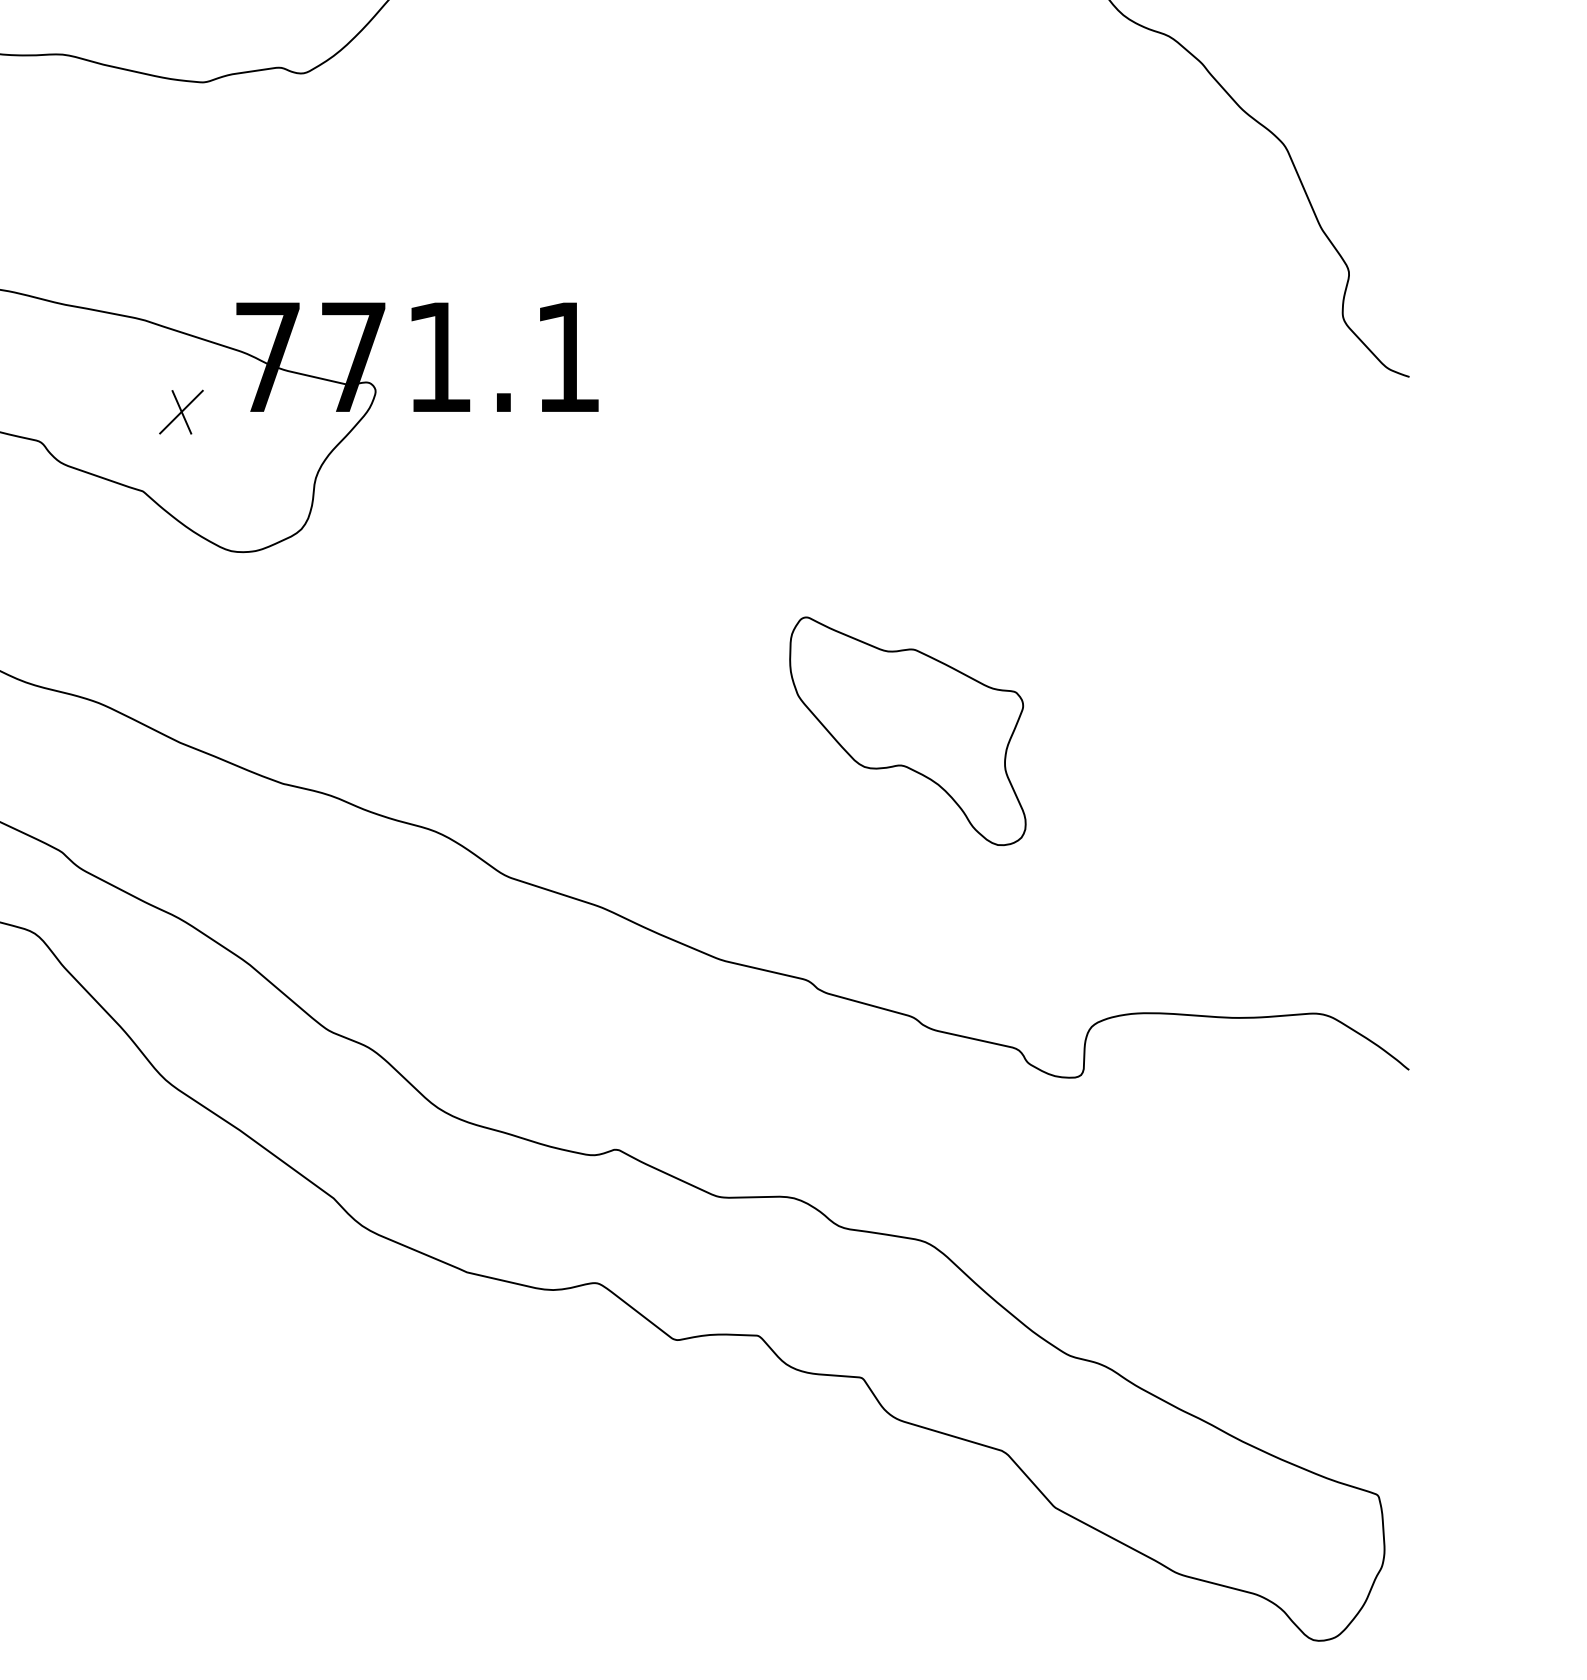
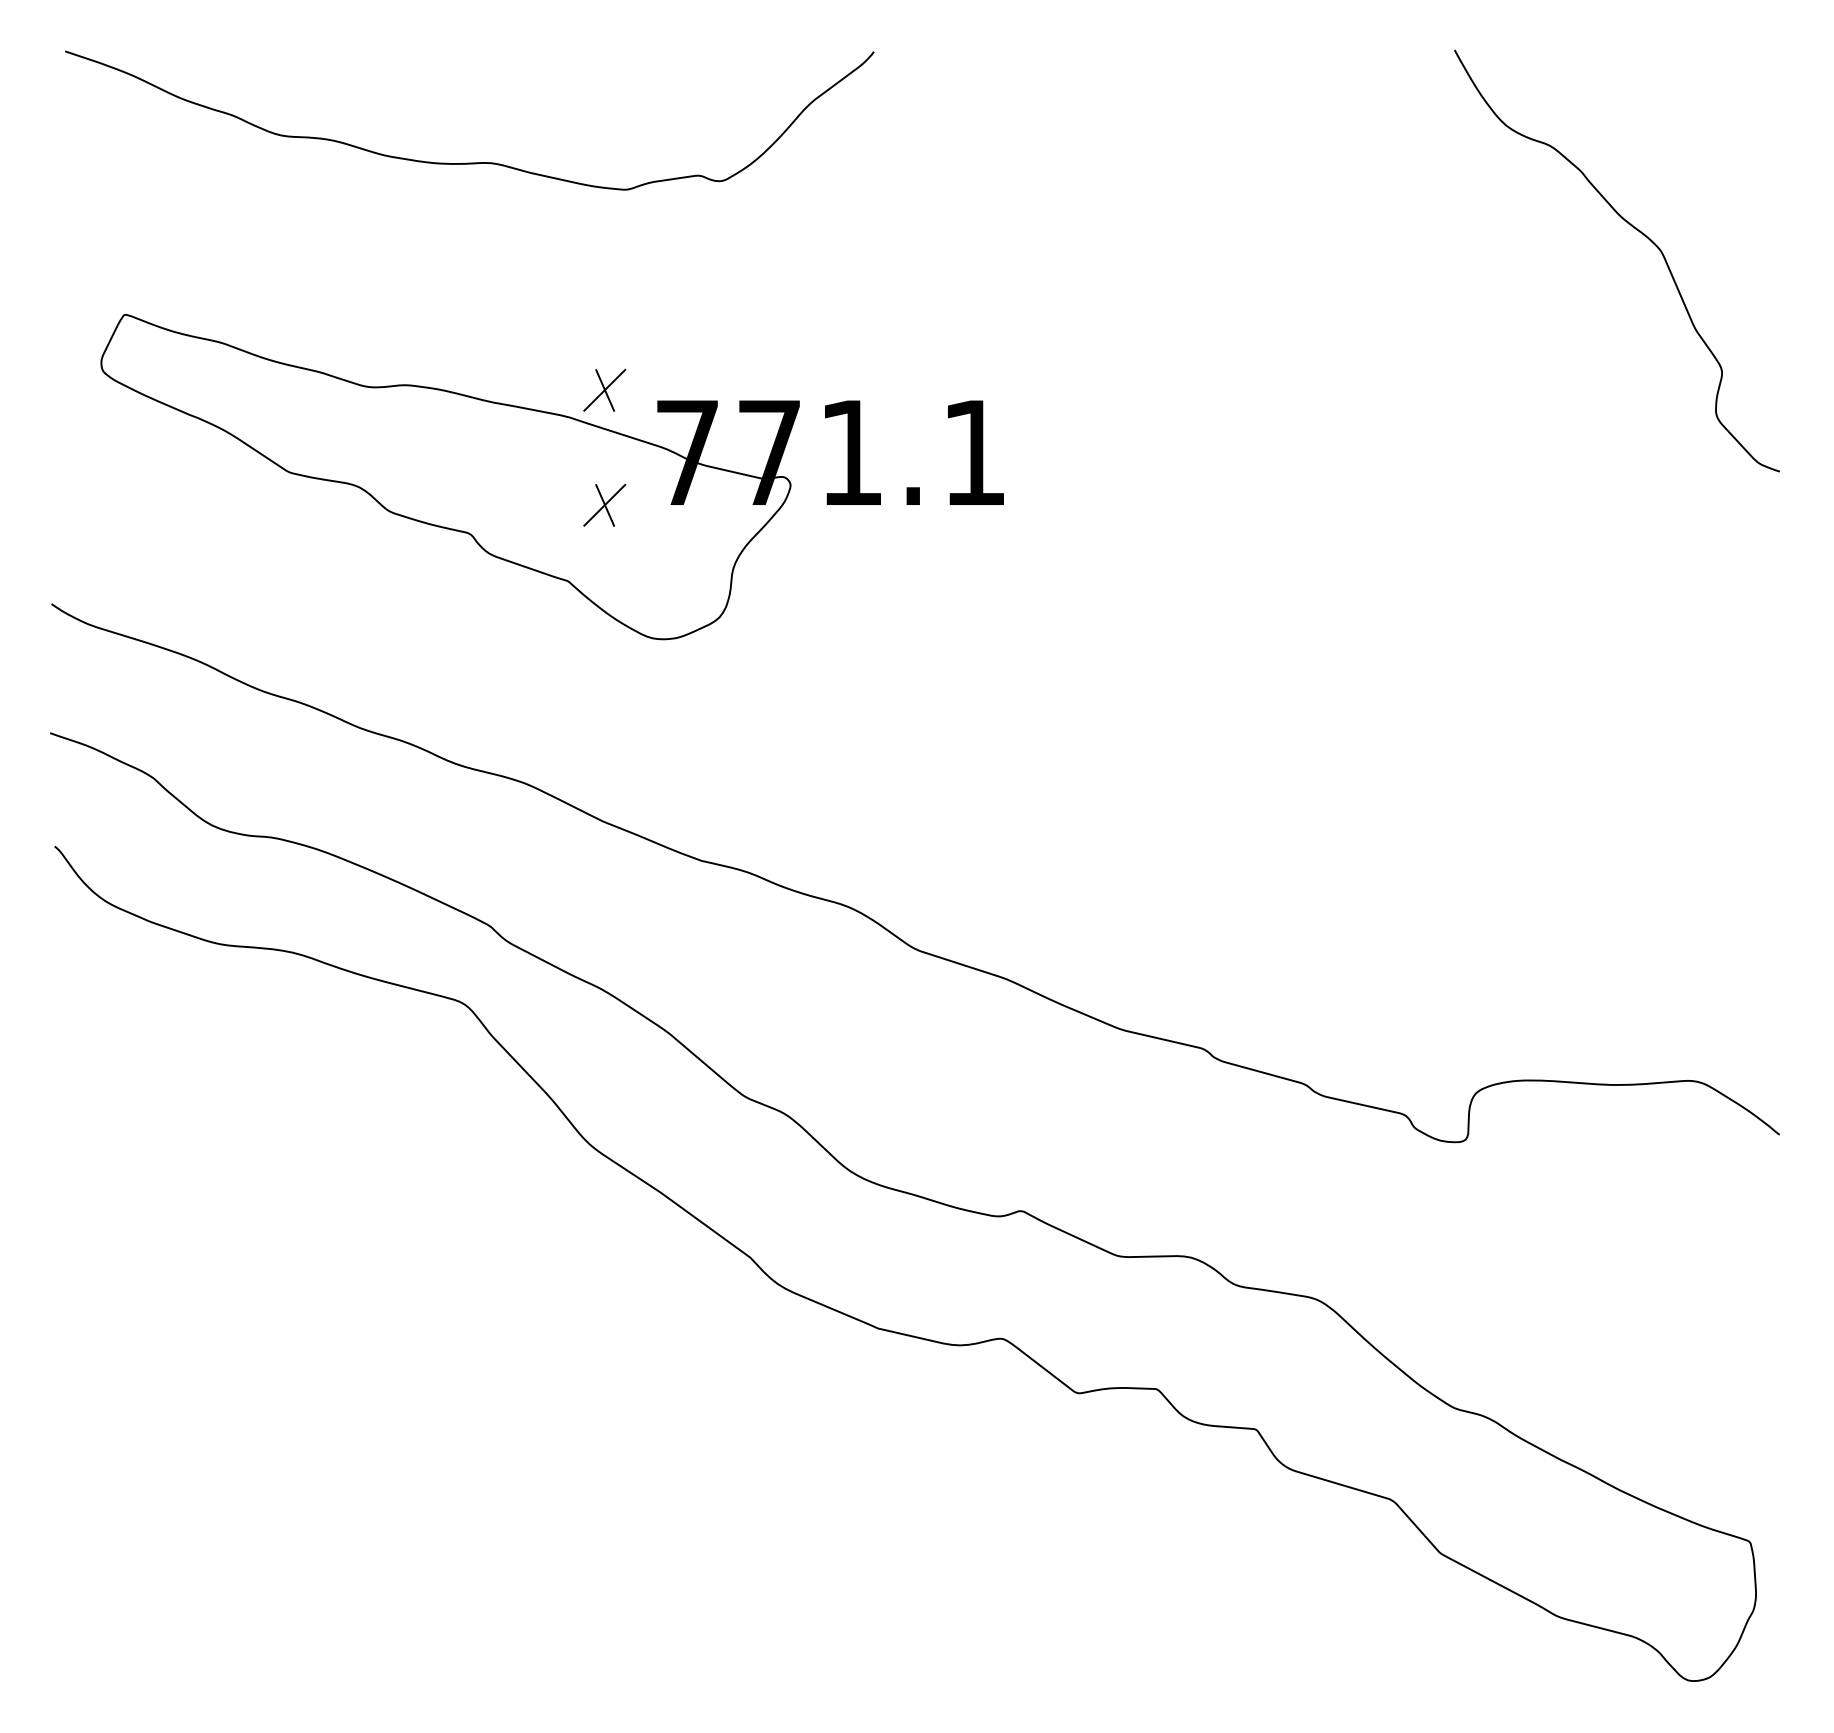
part: (181, 291) -> (604, 389), added
part: (907, 731) -> (1299, 810), removed

